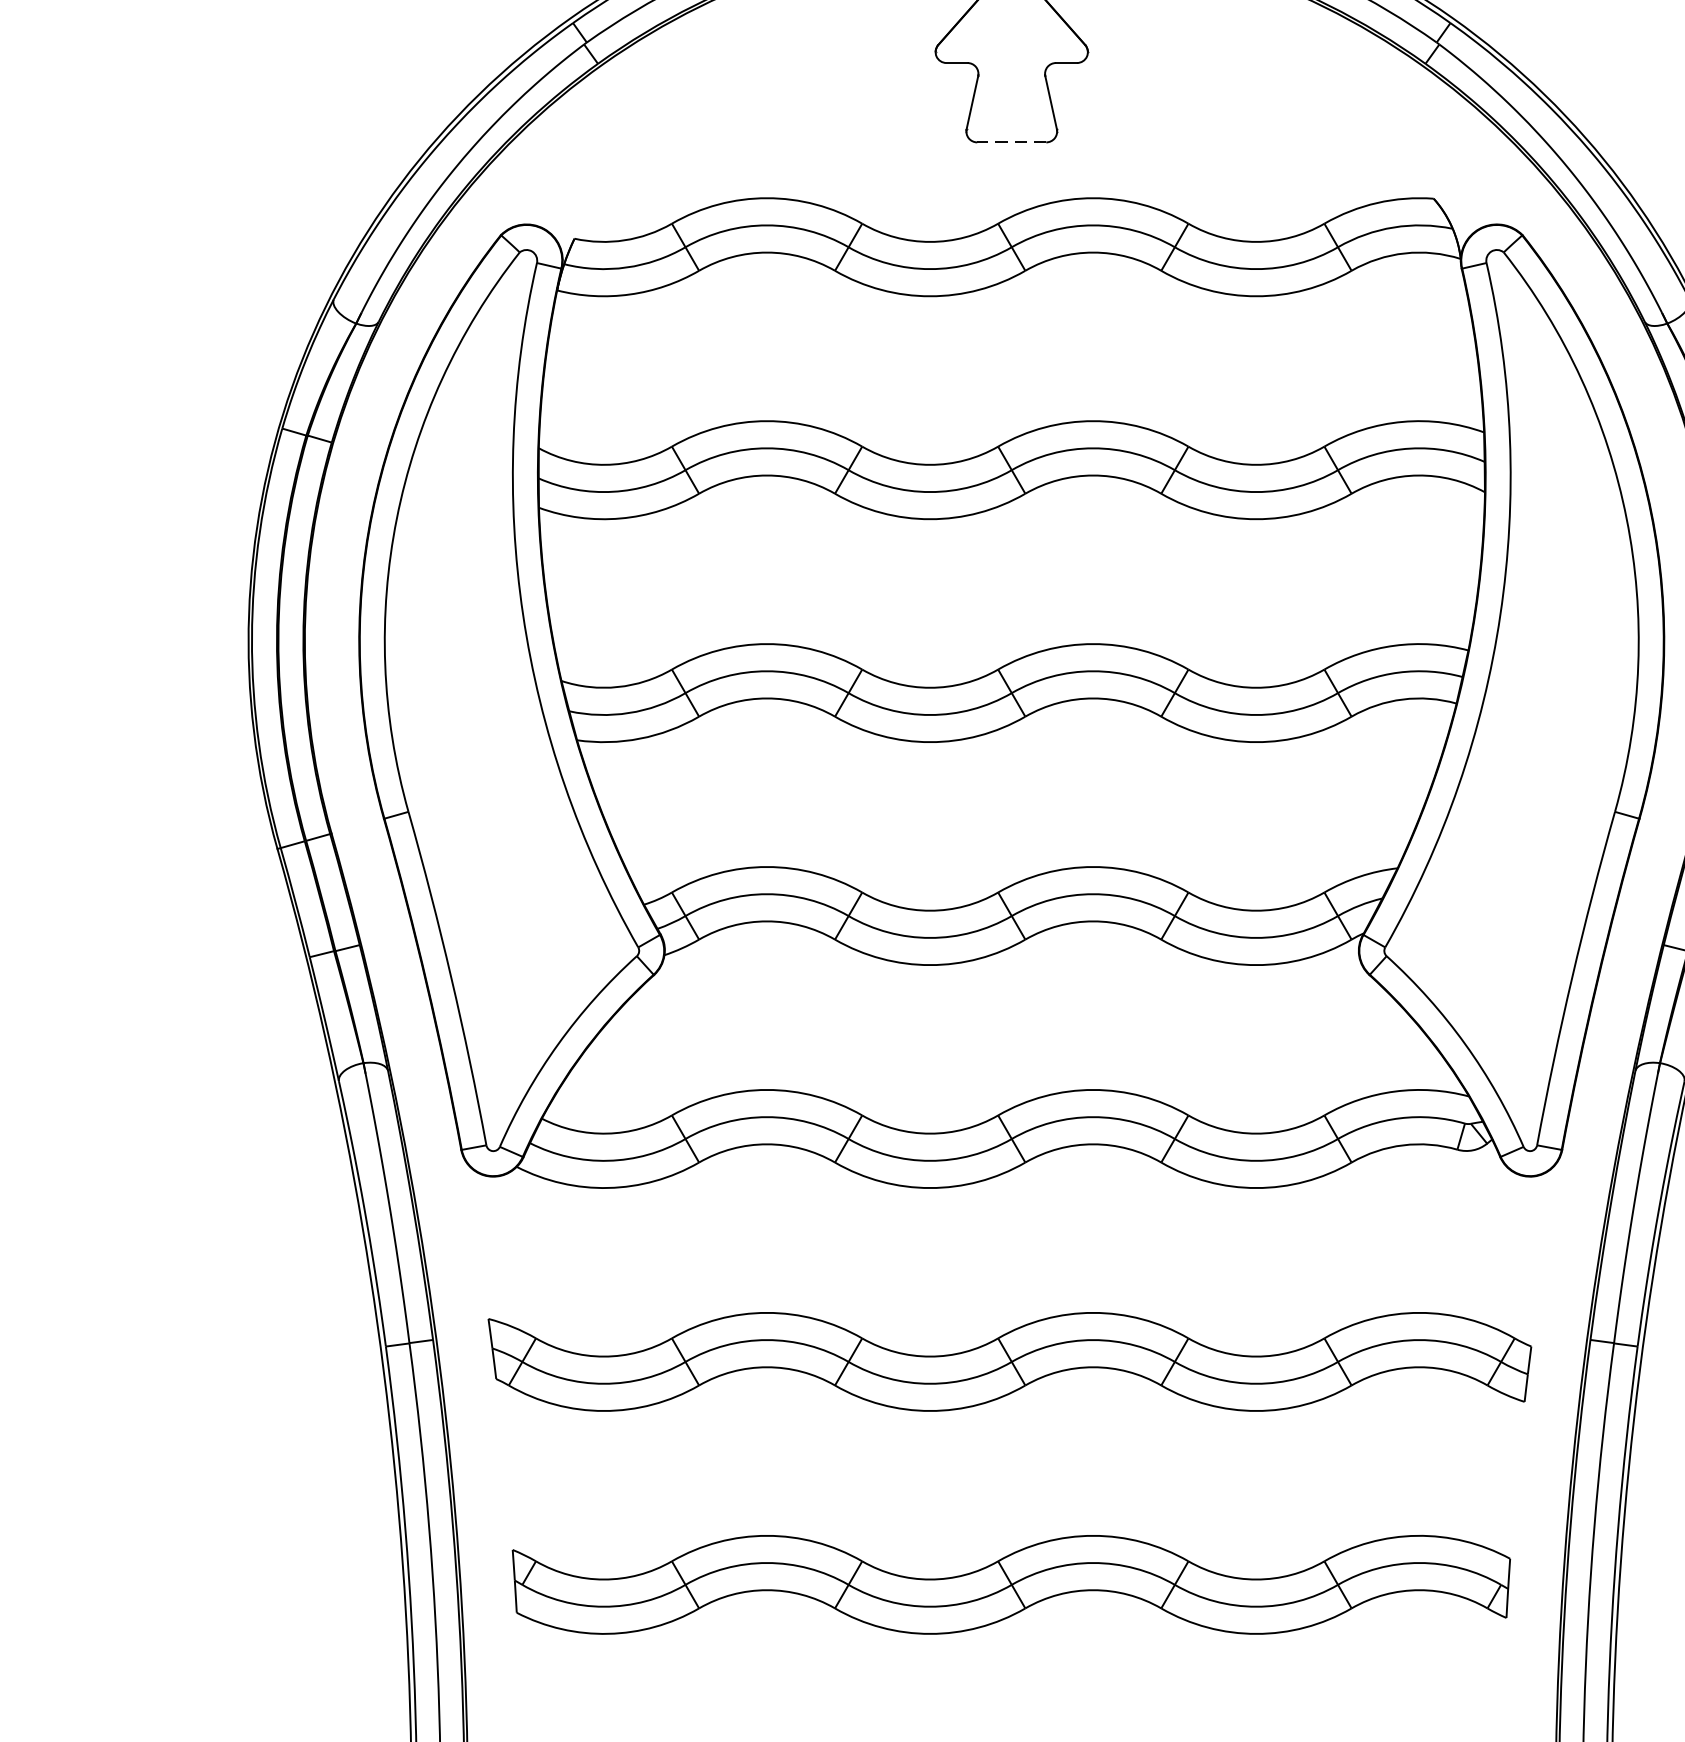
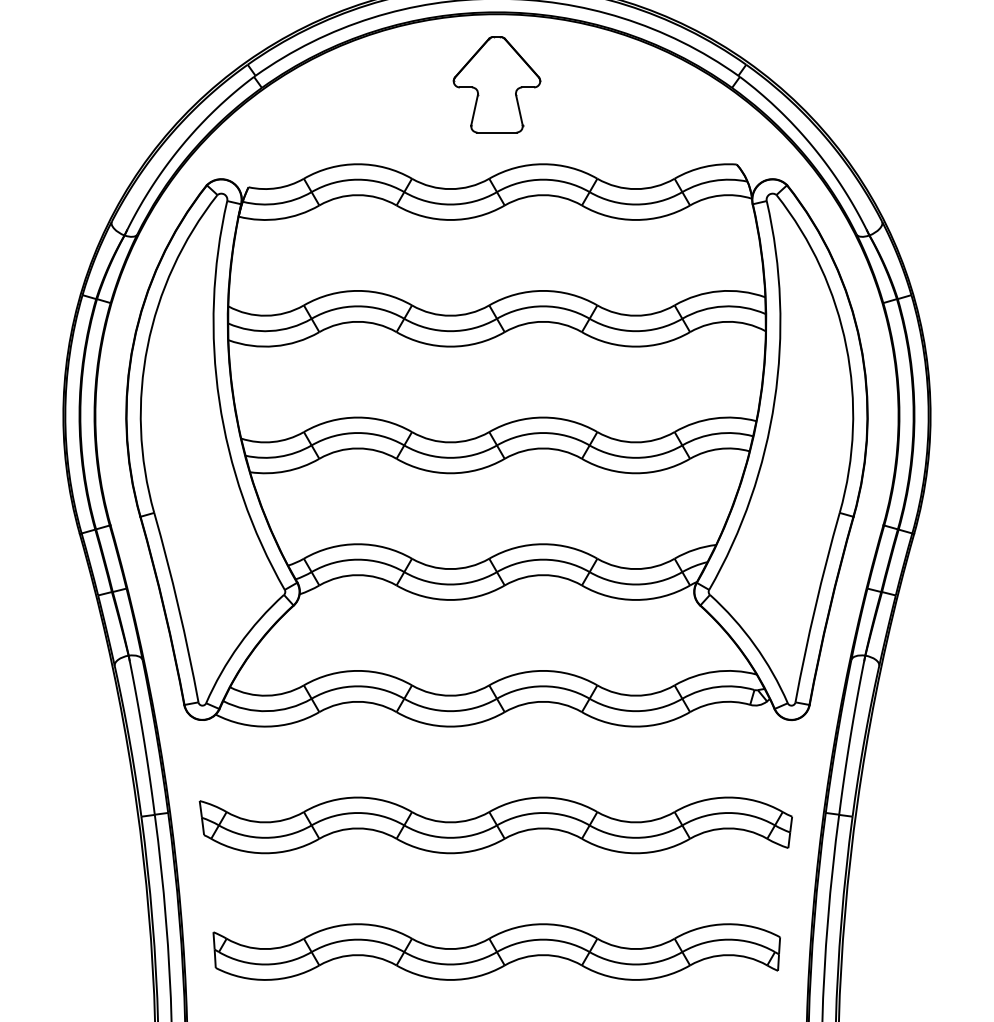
line: (1012, 142) -> (497, 132), dashed -> solid

